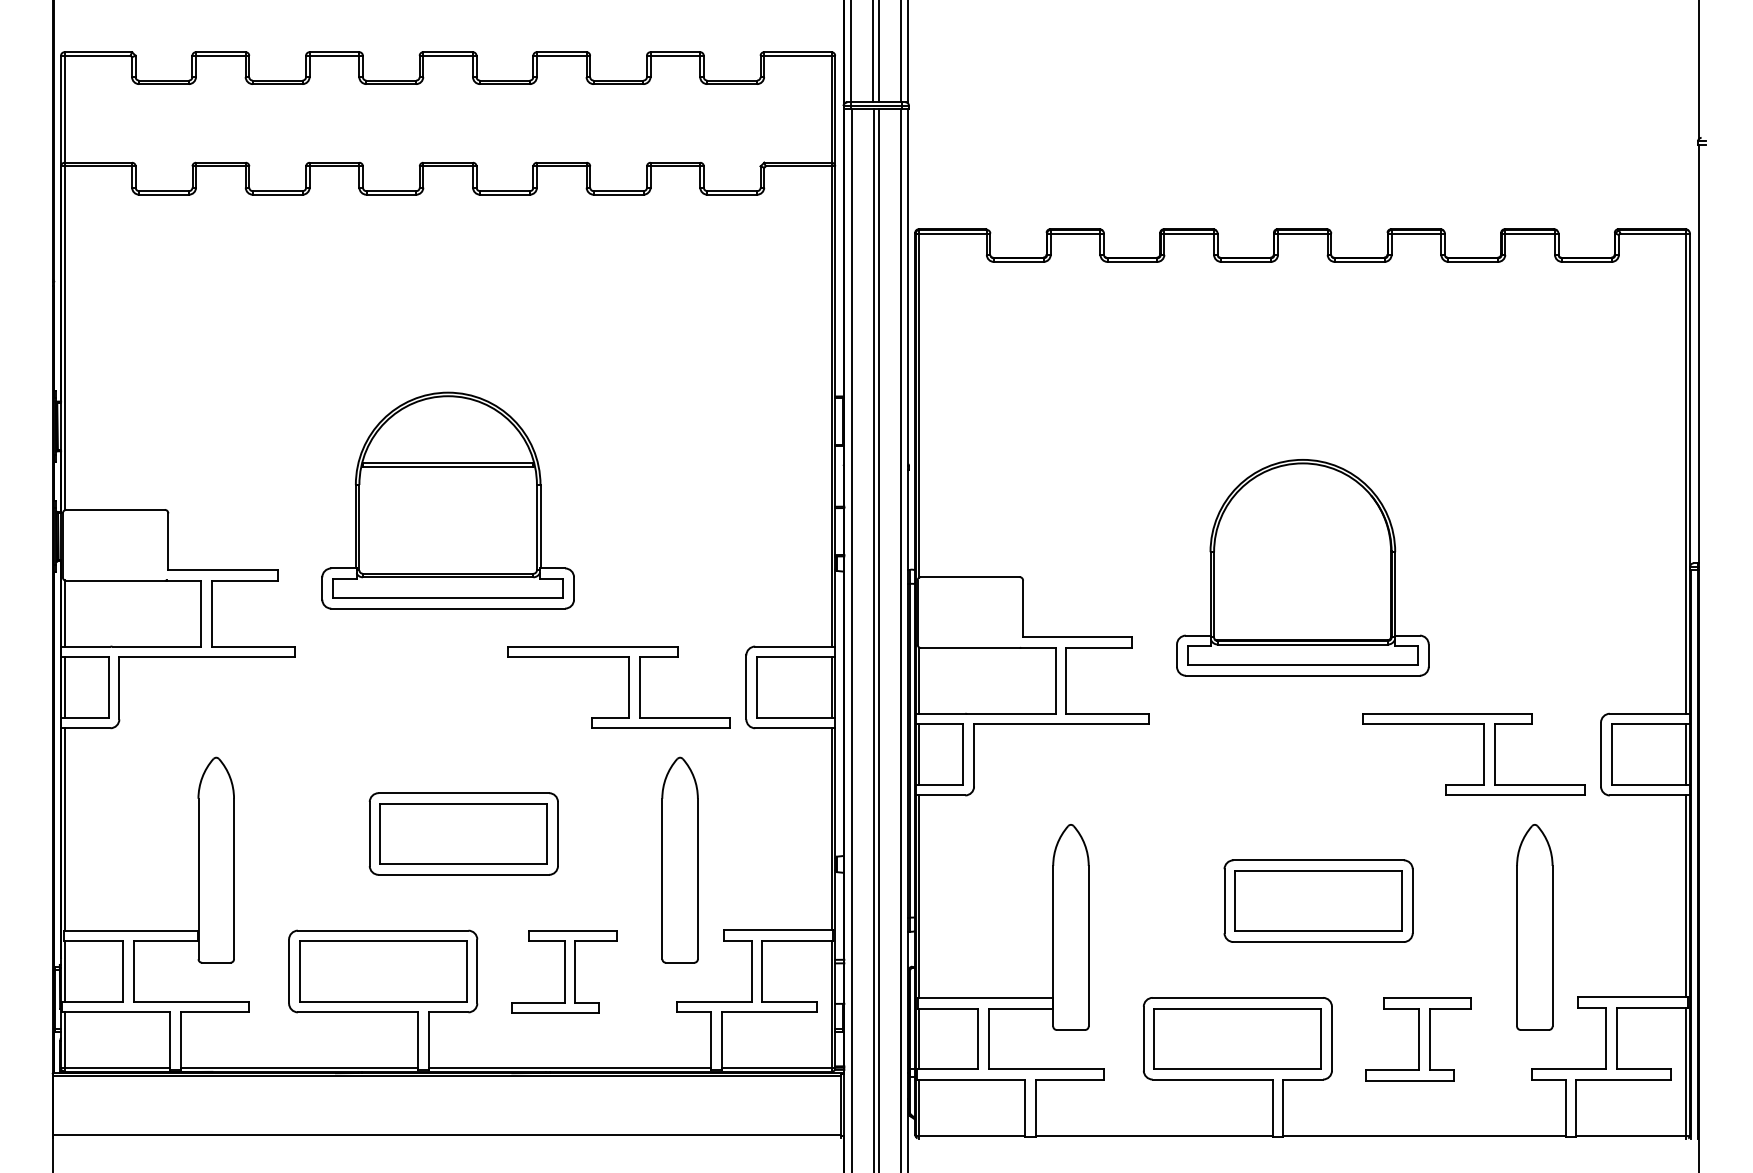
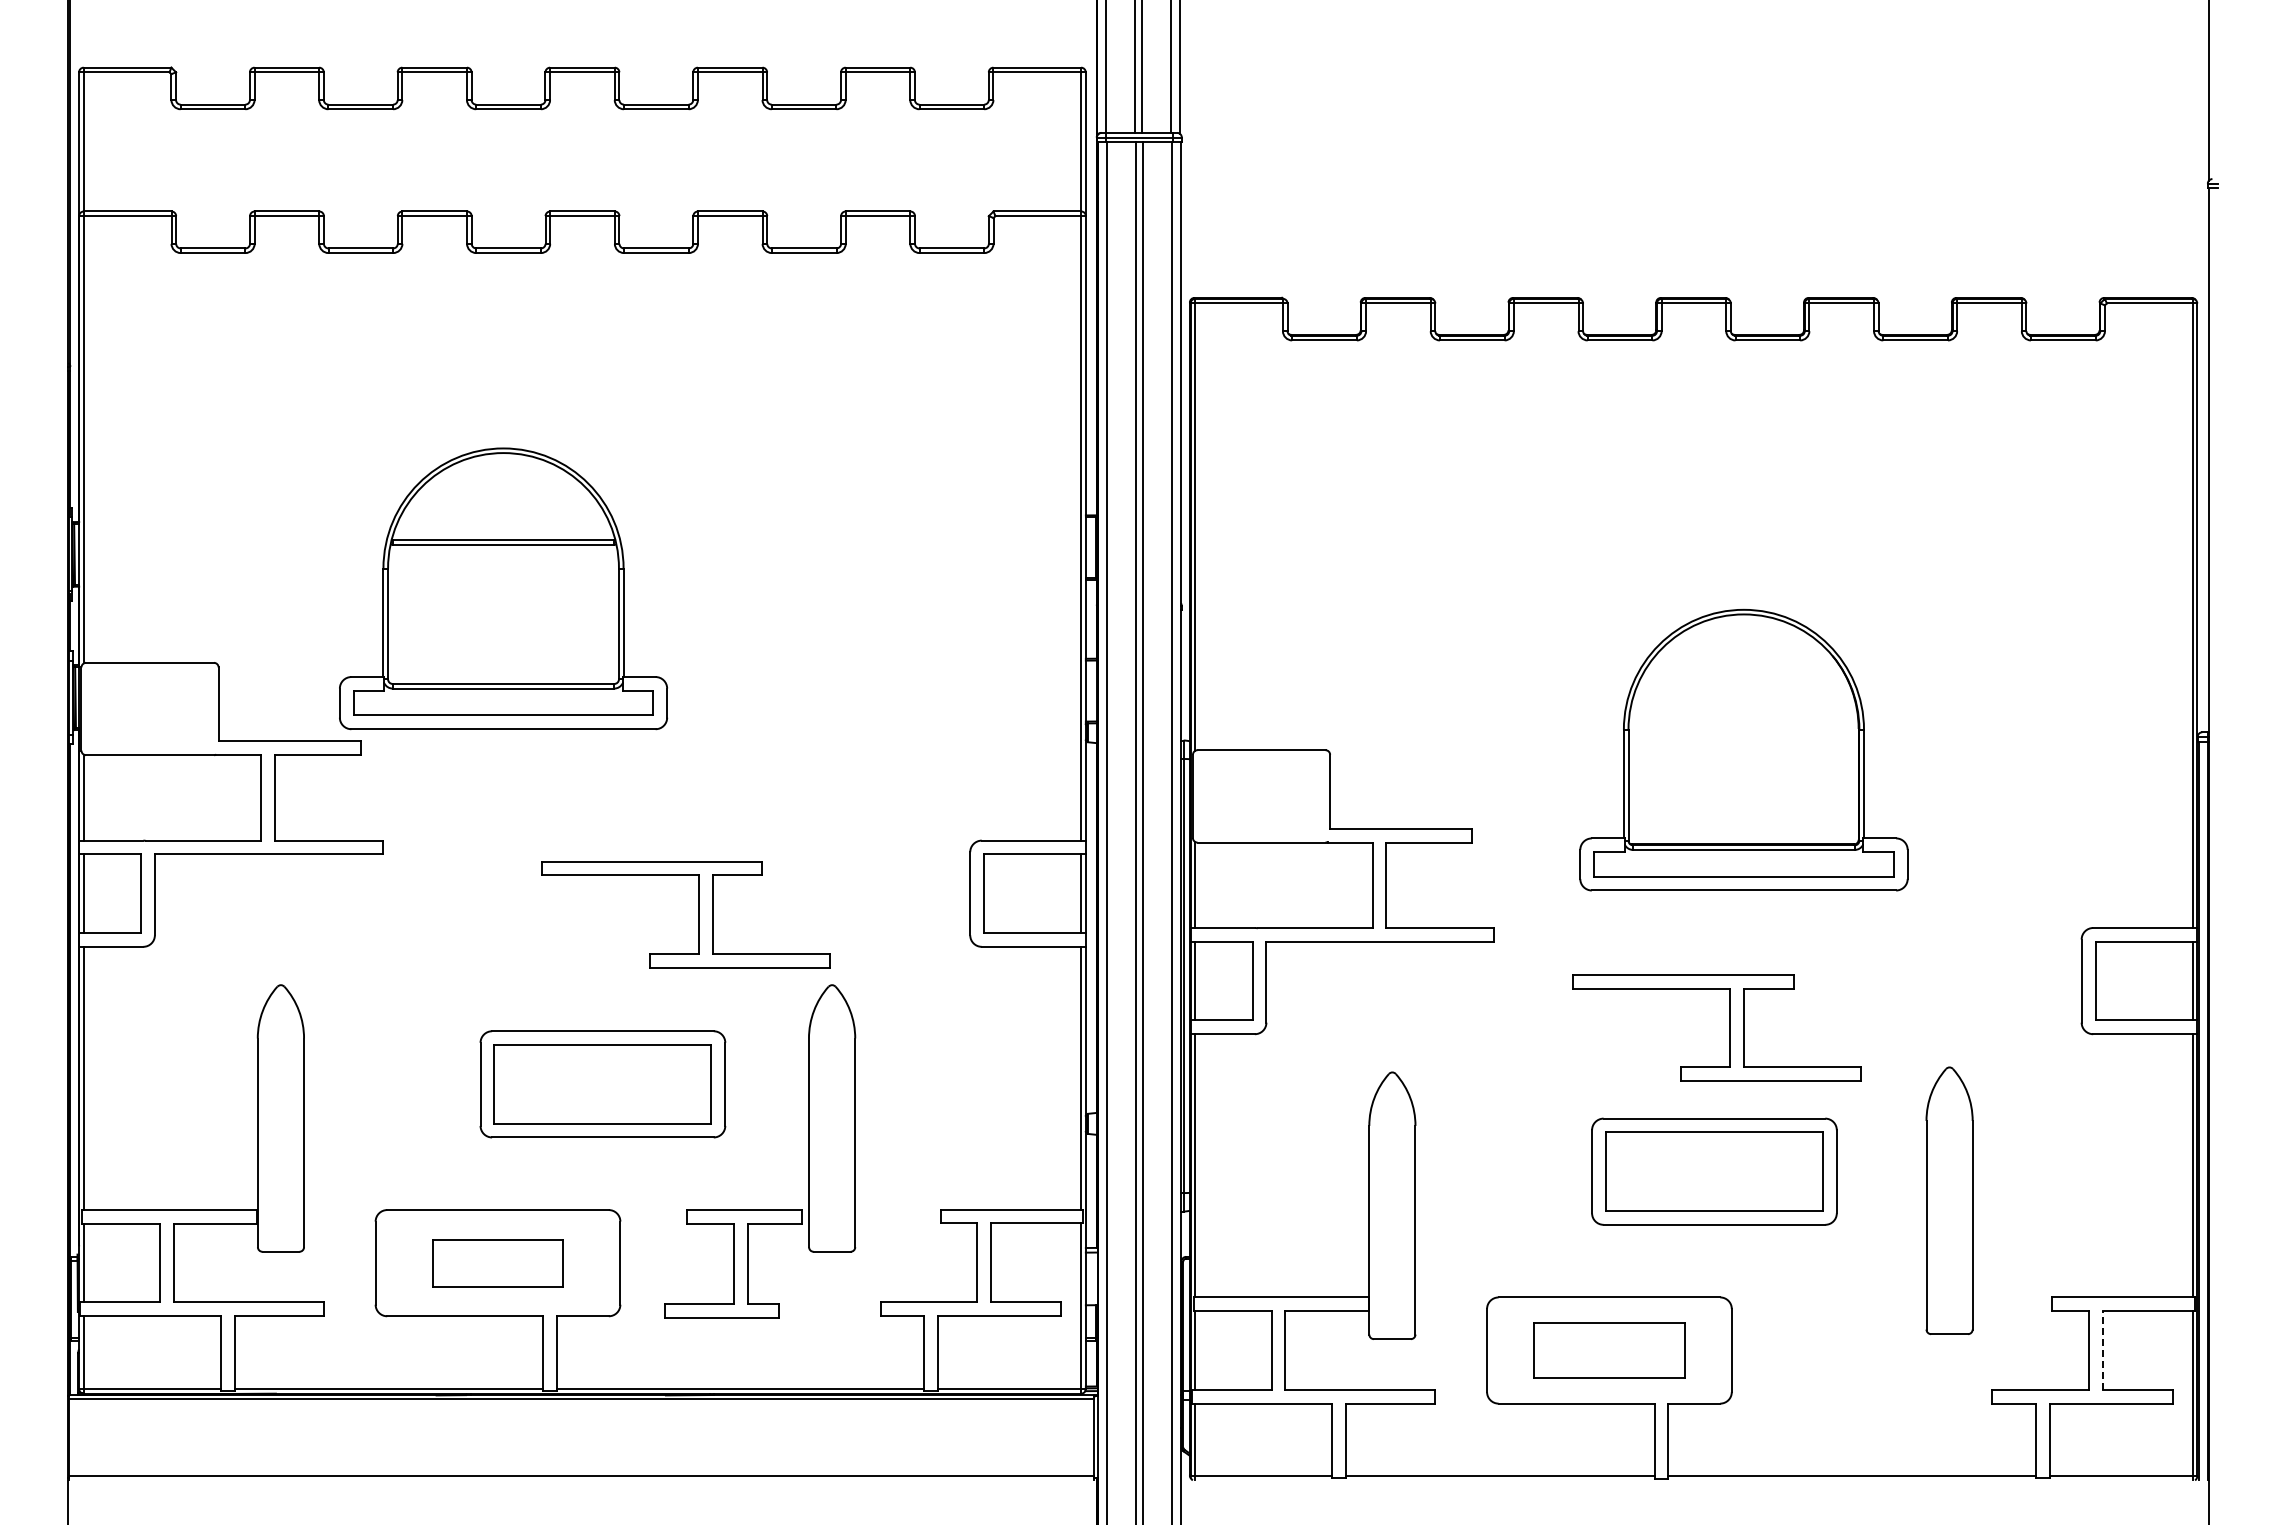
part: (448, 500) -> (503, 588), moved
part: (1302, 567) -> (1743, 749), moved
part: (628, 687) -> (698, 914), moved
part: (1483, 754) -> (1729, 1027), moved
part: (680, 860) -> (832, 1118), moved
part: (1534, 927) -> (1949, 1200), moved
part: (383, 971) -> (498, 1262), size x0.6
part: (1237, 1038) -> (1609, 1350), size x0.7
part: (1418, 1038) -> (1844, 1350), removed
line: (1617, 1038) -> (2102, 1350), solid -> dashed

